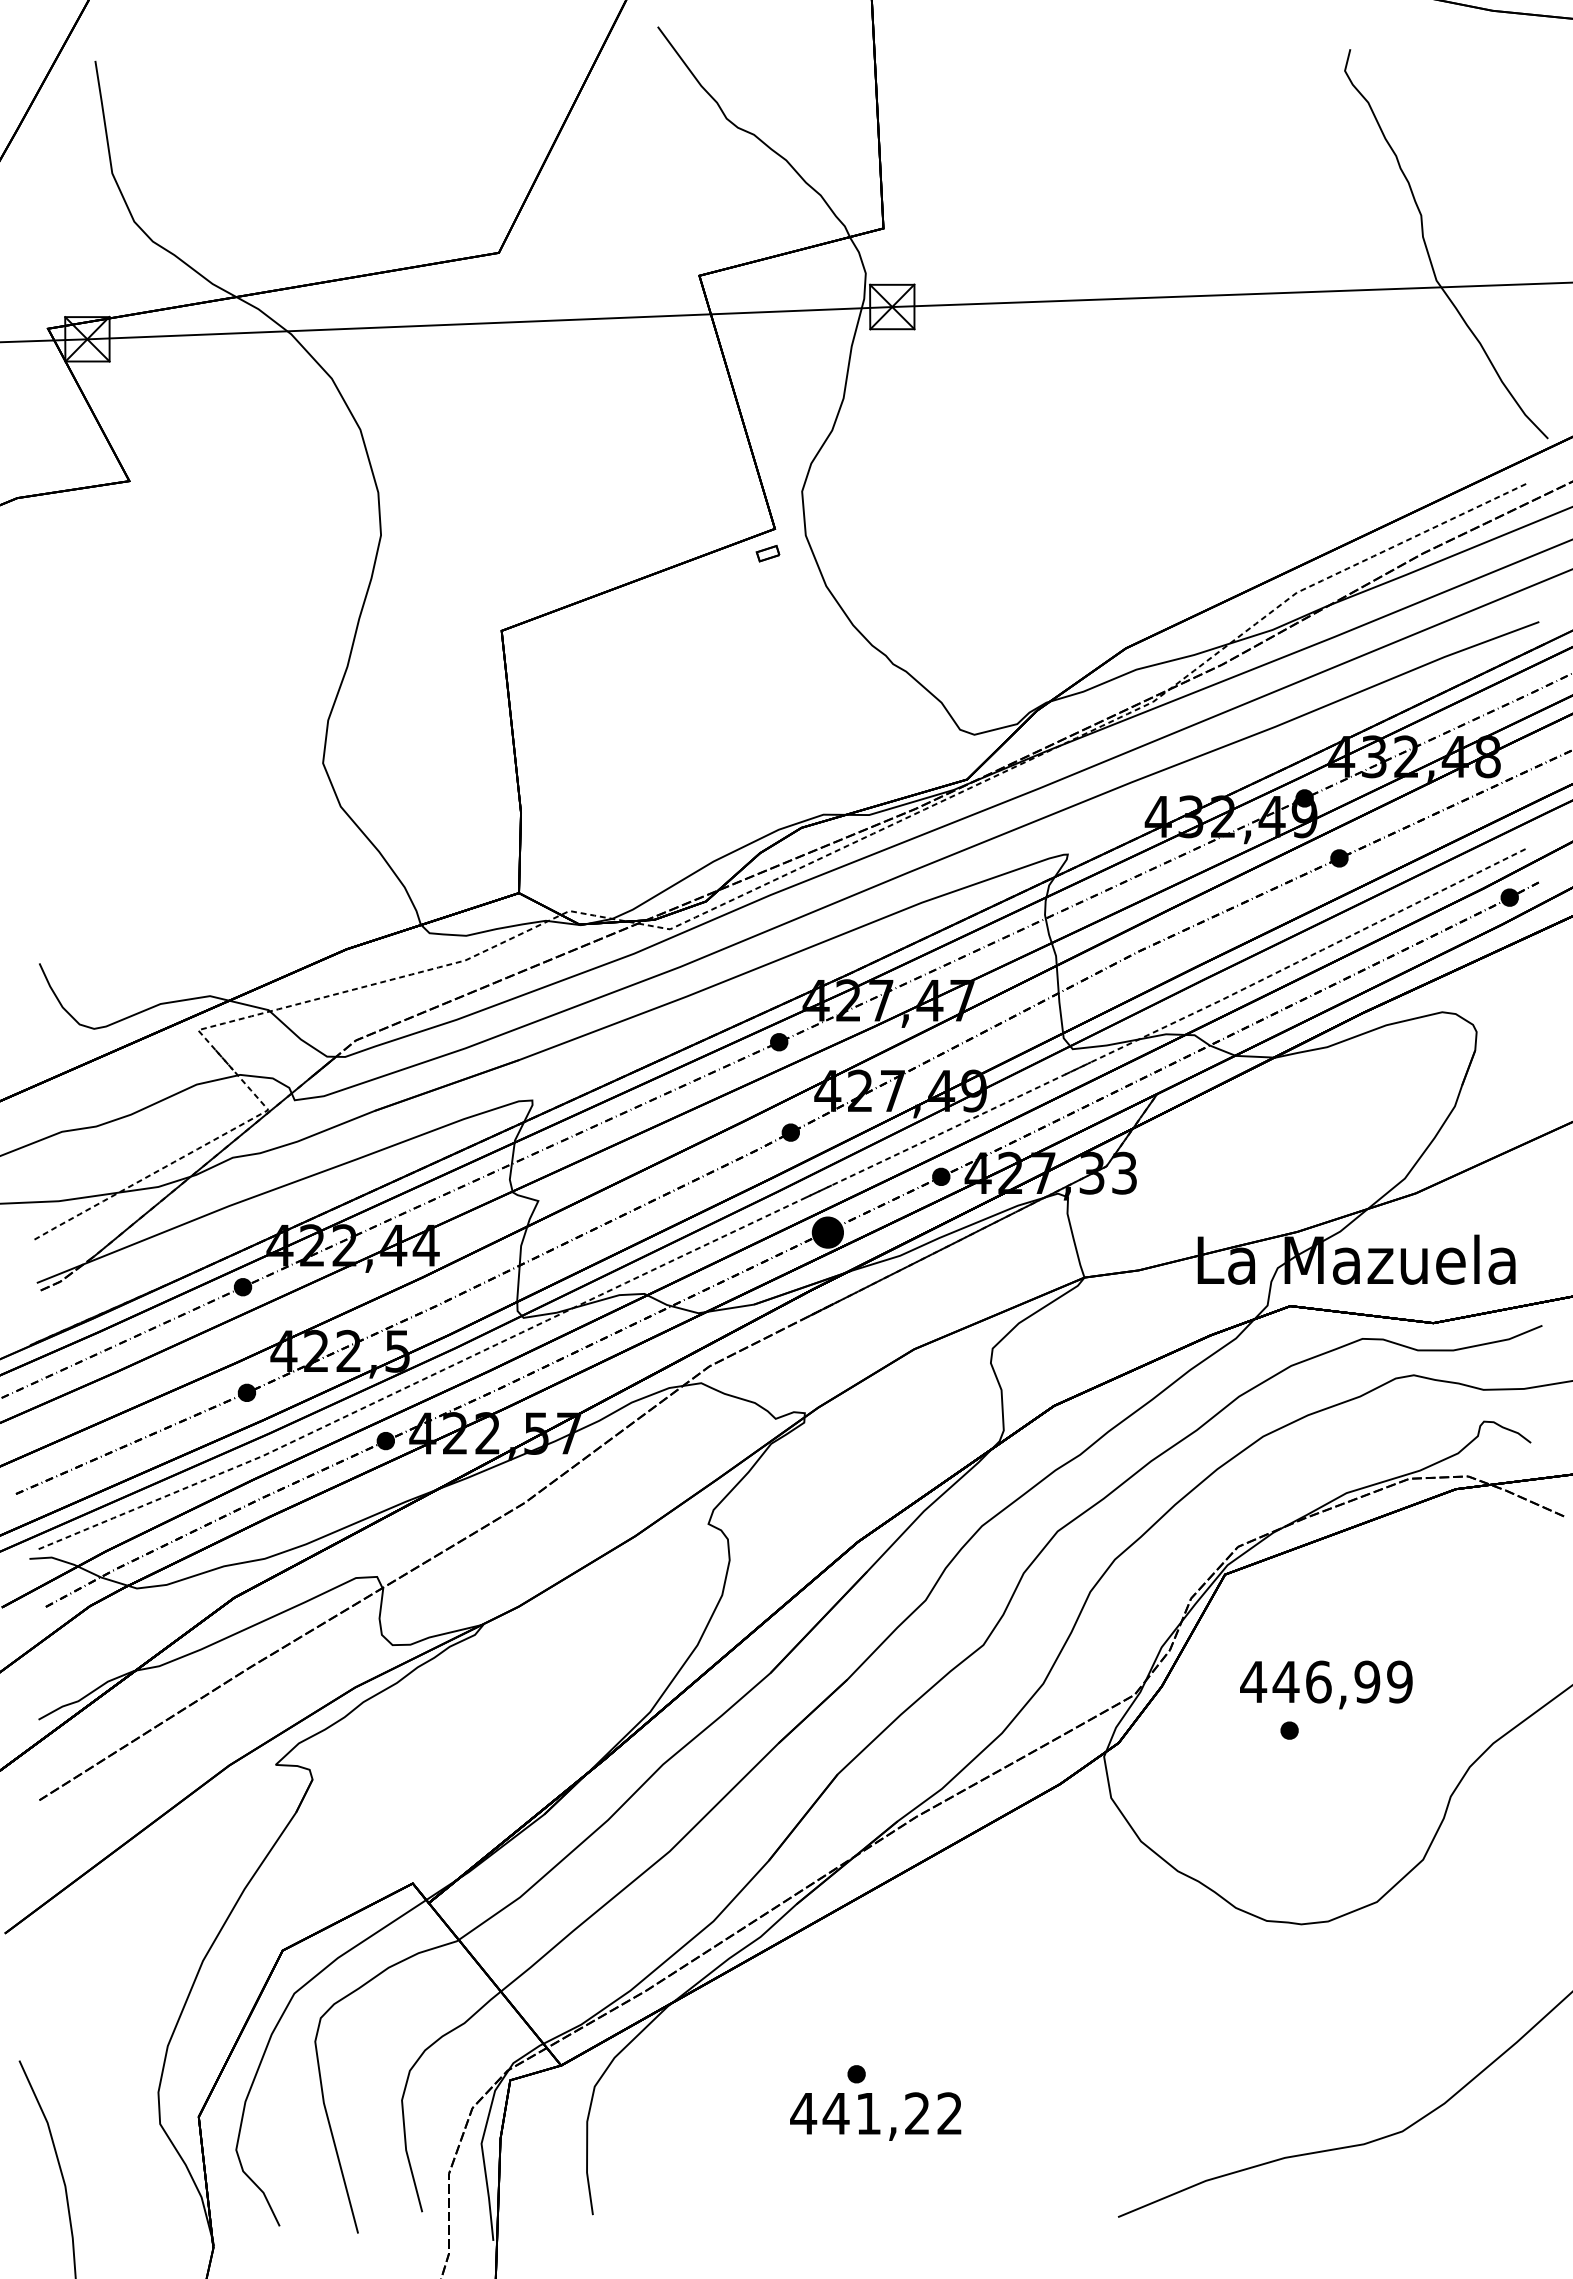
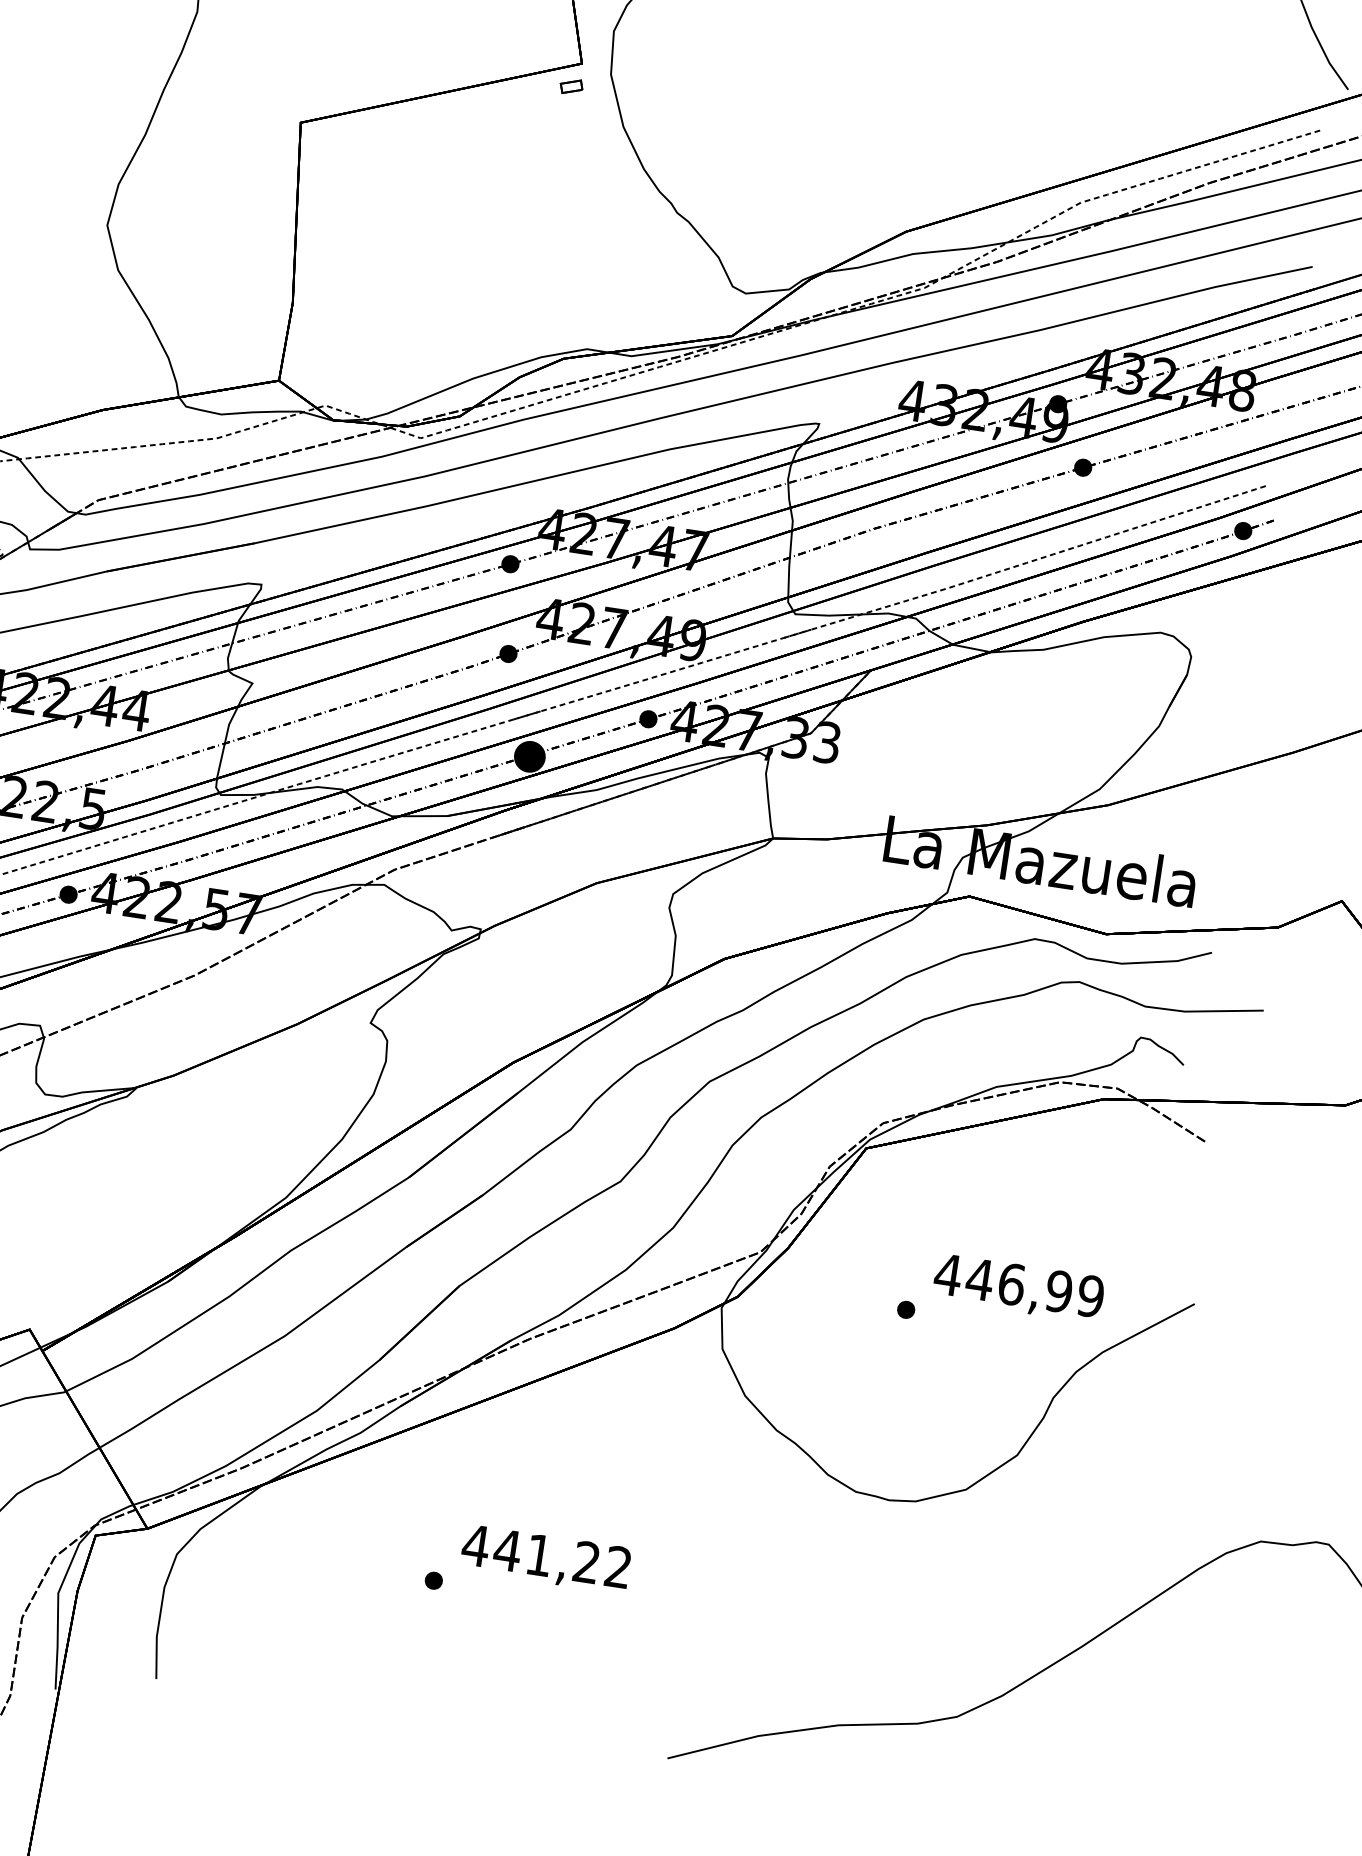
text: (1326, 1684) -> (1018, 1287), moved
text: (875, 2116) -> (545, 1559), moved

